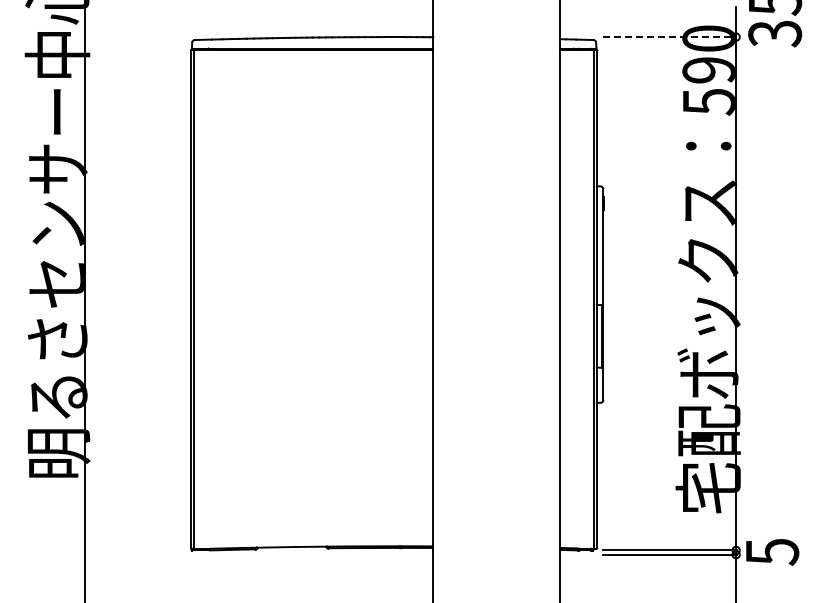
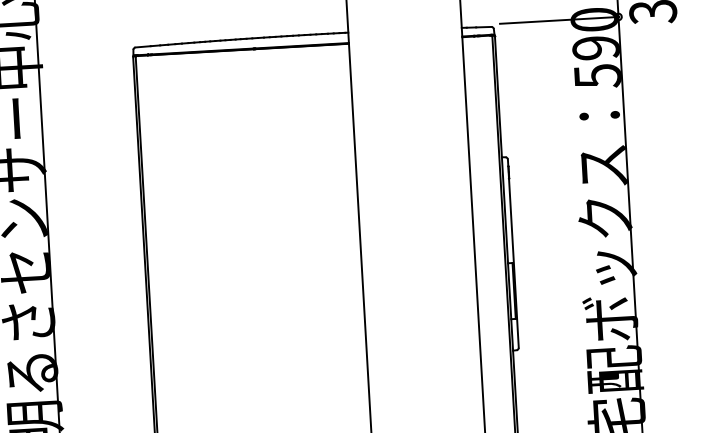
line: (670, 37) -> (559, 20), dashed -> solid

